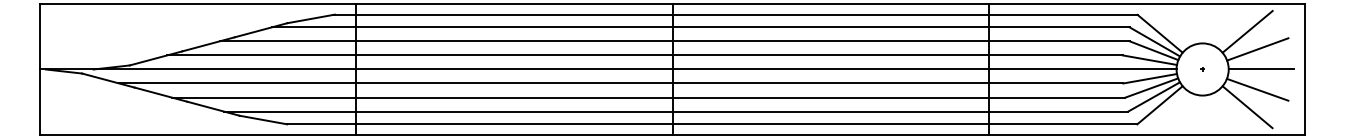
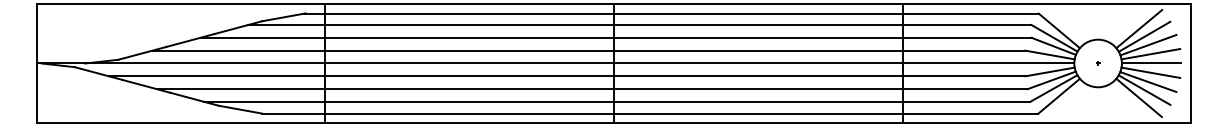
line: (1253, 39) -> (1144, 36), added
line: (1260, 58) -> (1150, 53), added
line: (1260, 79) -> (1150, 72), added
line: (1253, 98) -> (1144, 89), added

